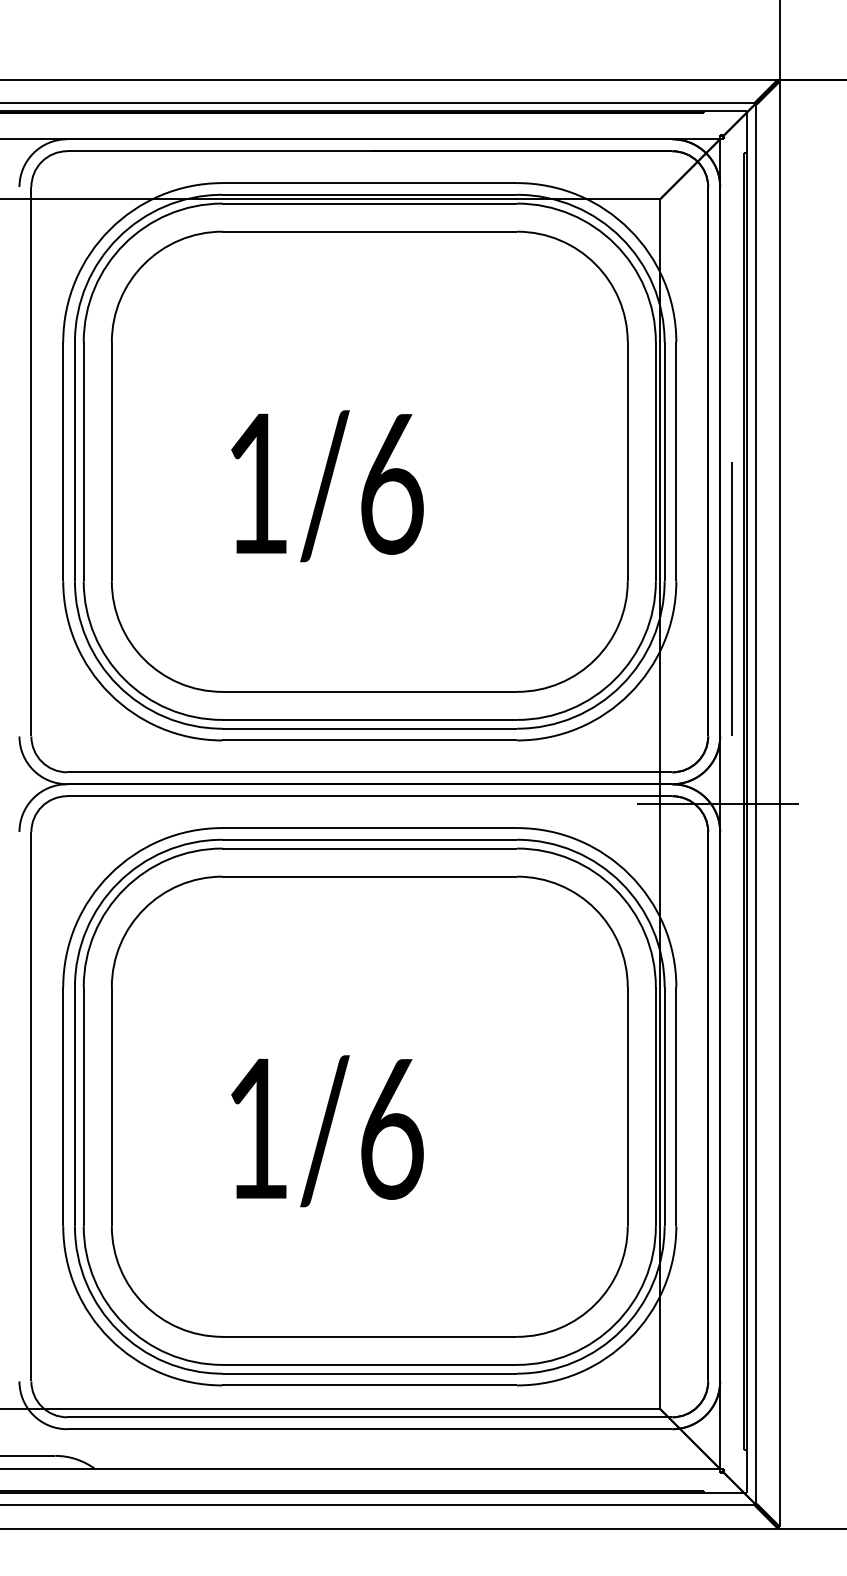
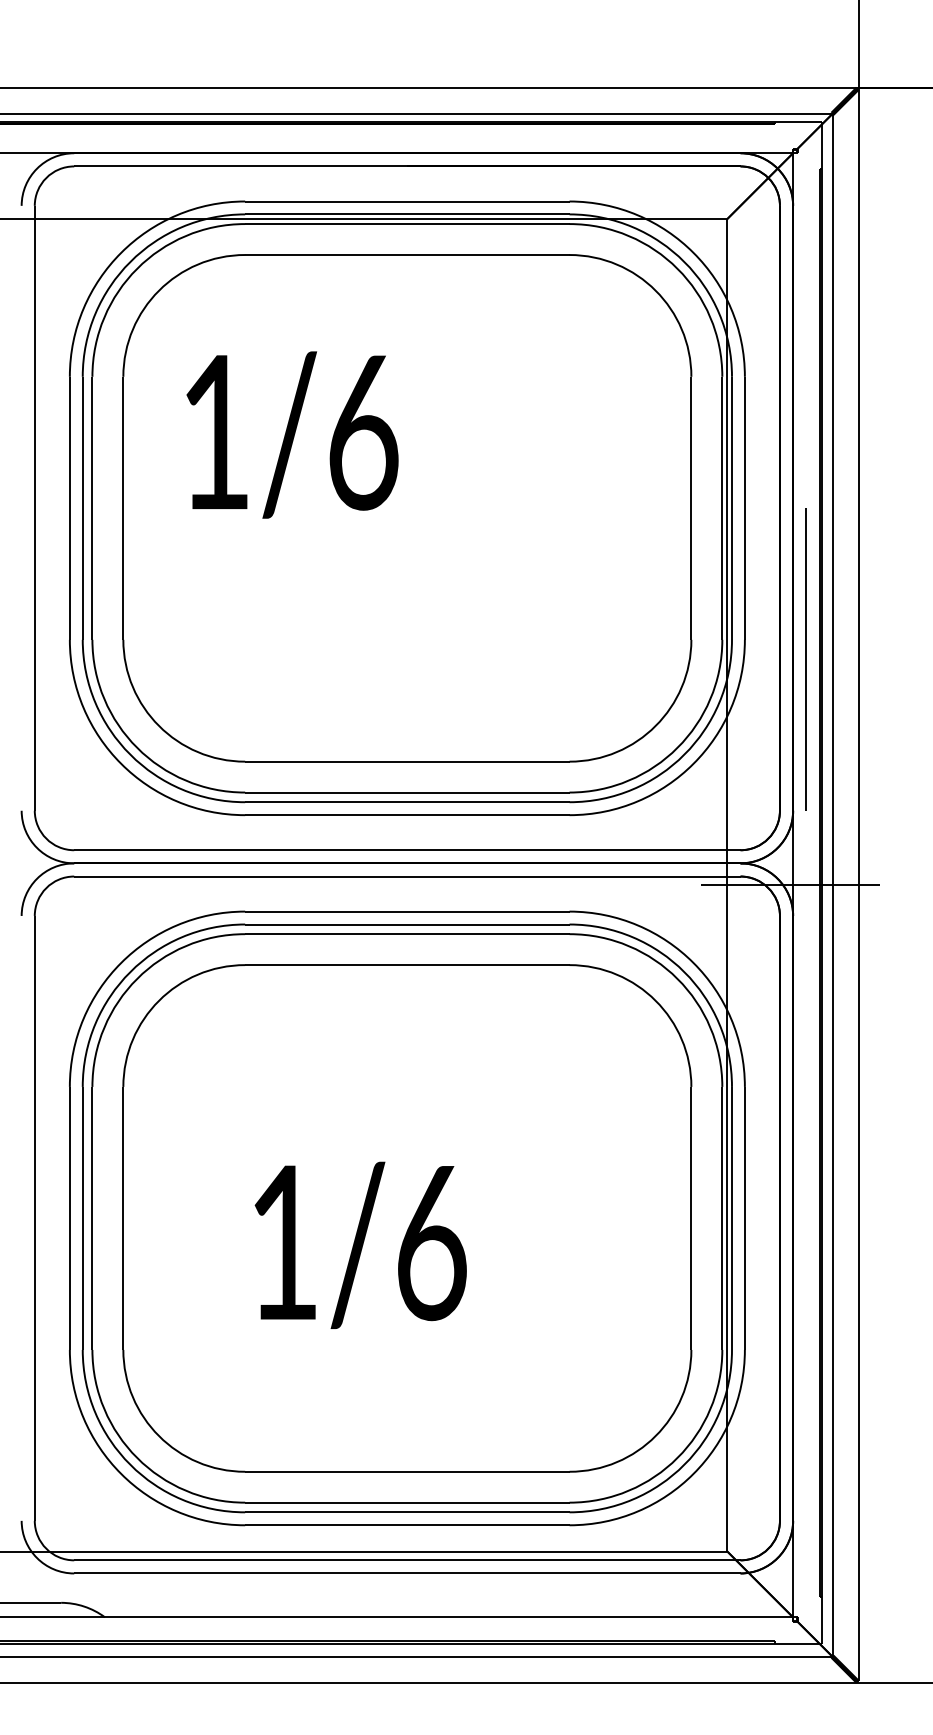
text: (327, 486) -> (292, 435), moved

